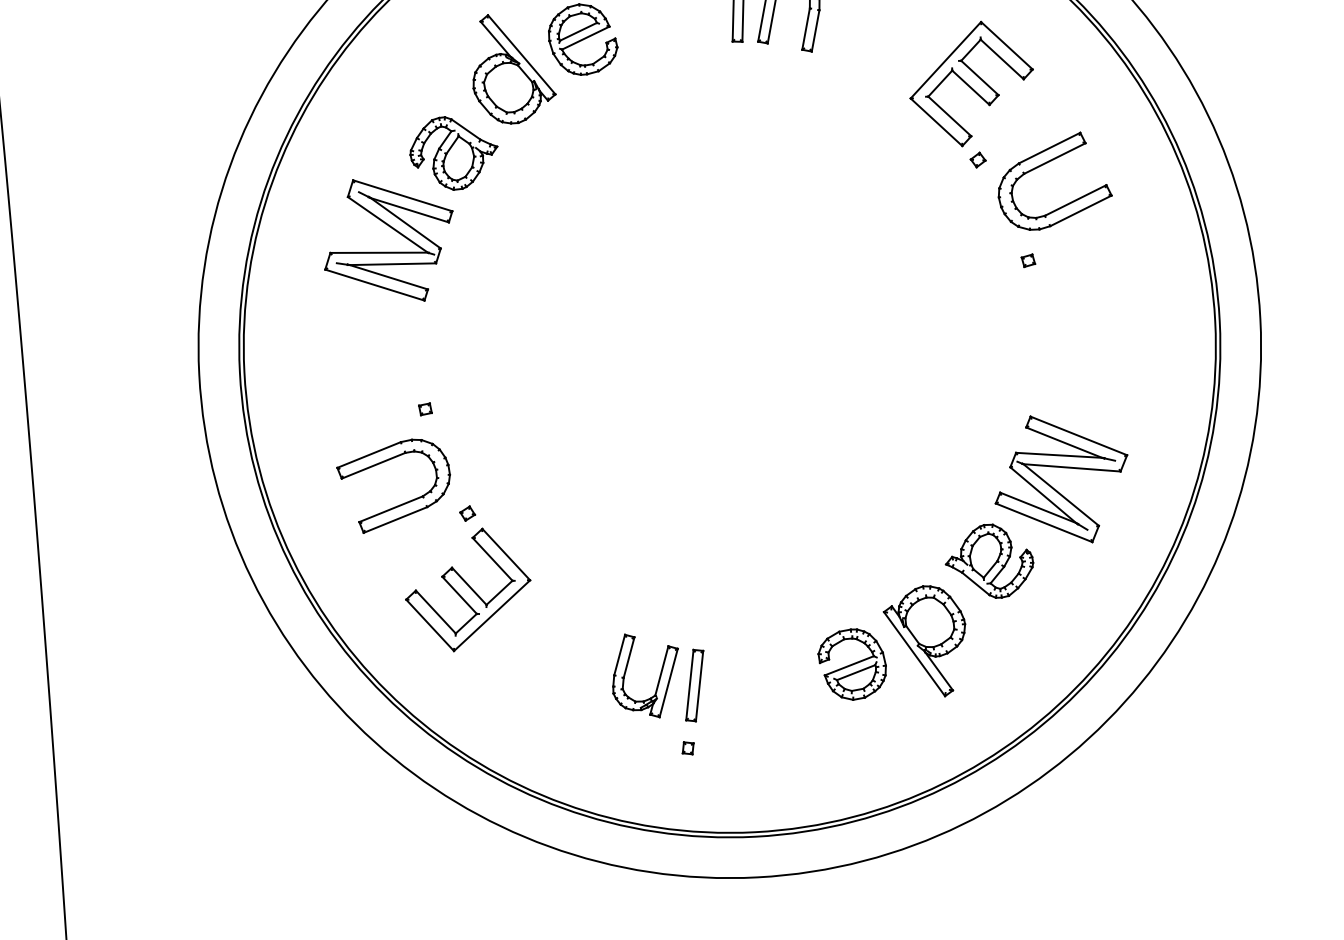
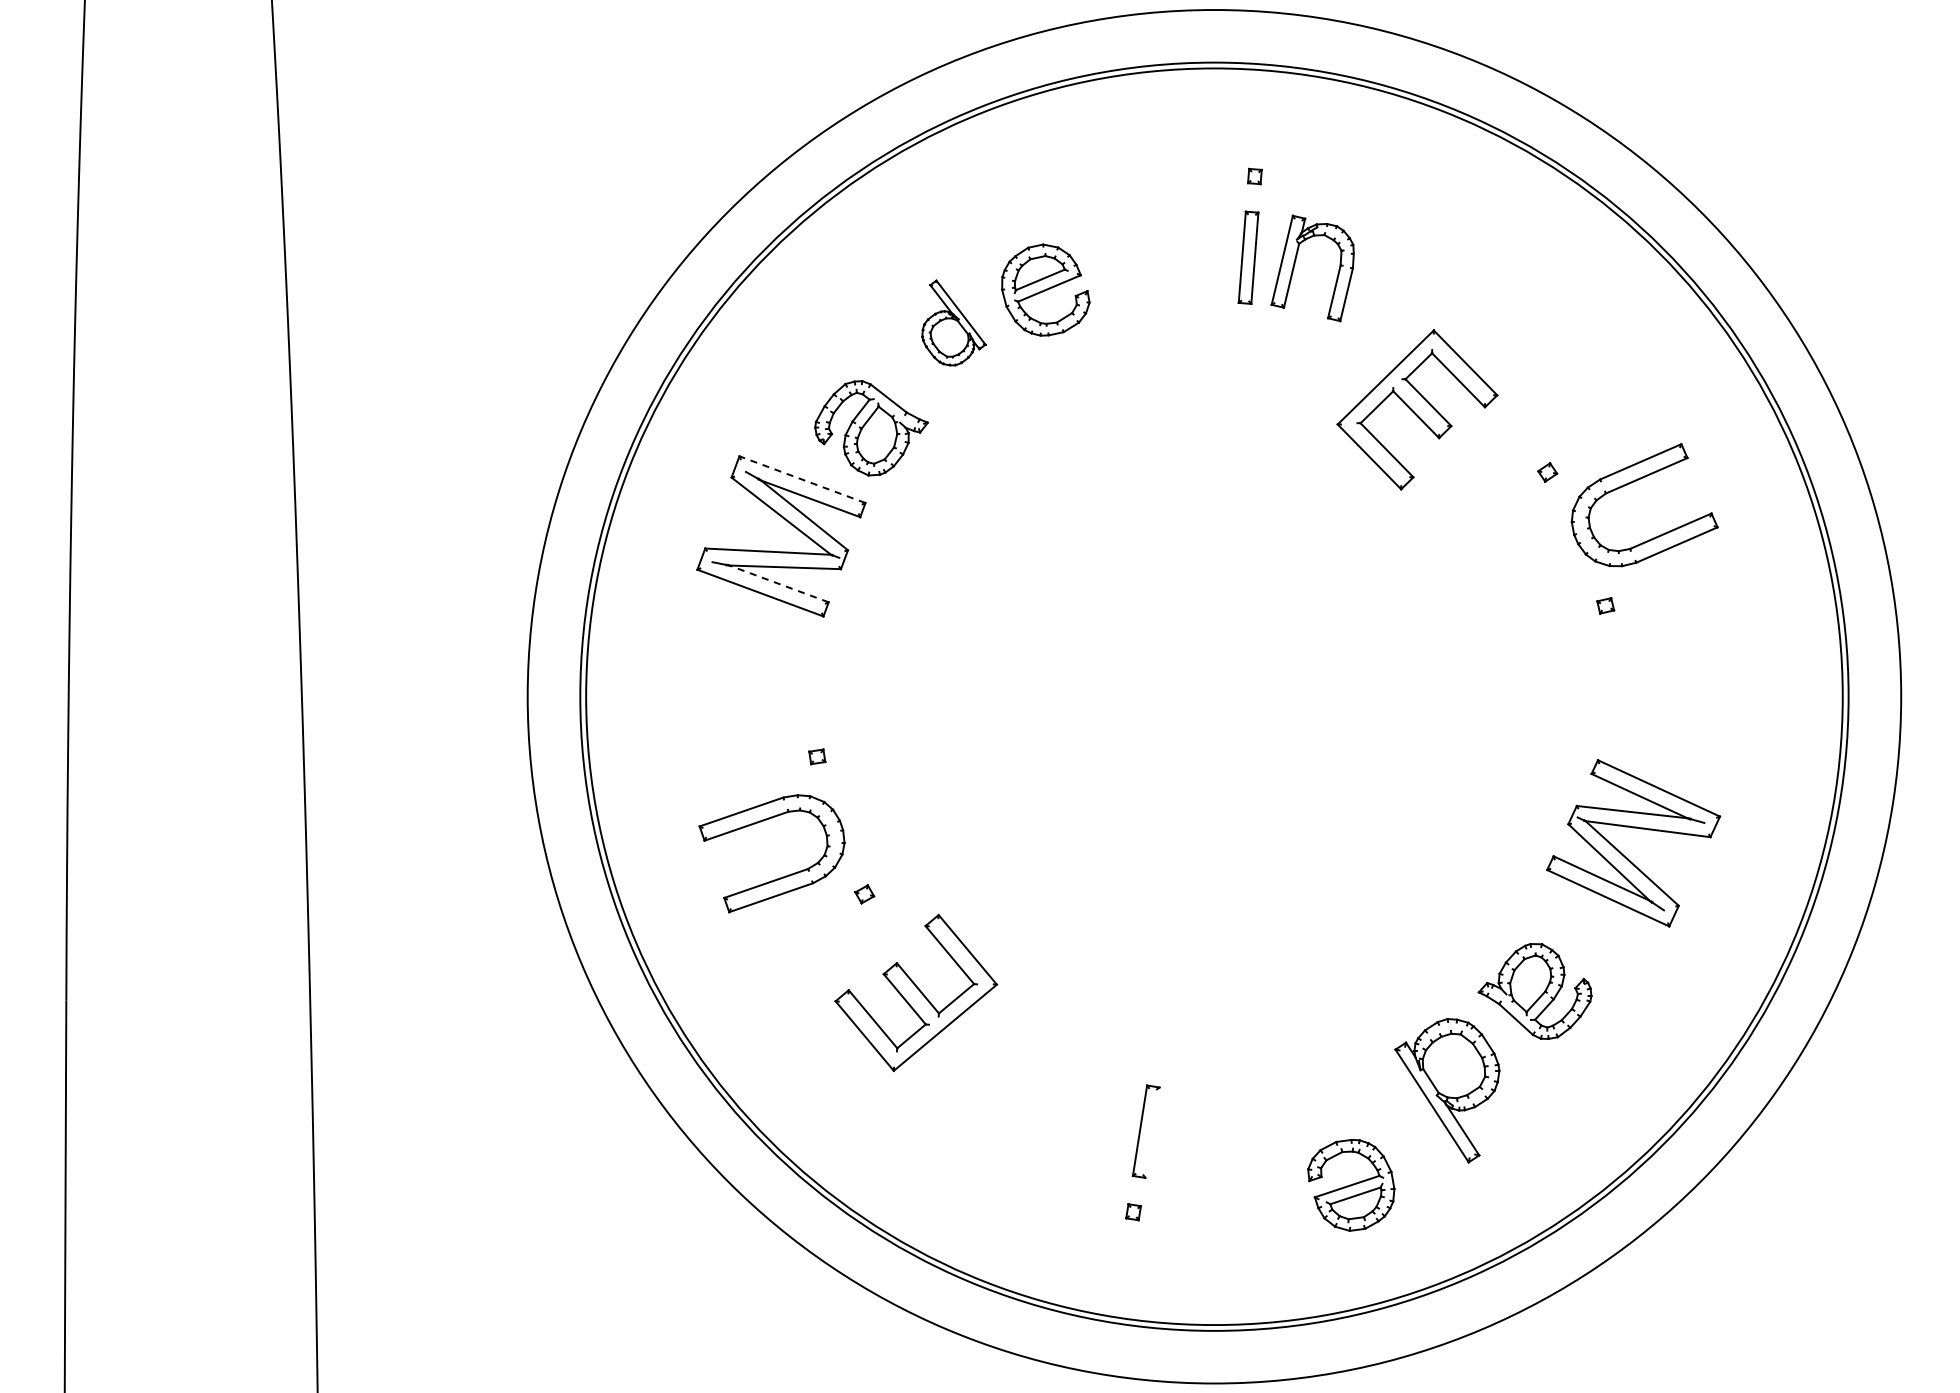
part: (513, 68) -> (953, 322), size x0.6
part: (971, 83) -> (1417, 409), moved
line: (402, 195) -> (802, 479), solid -> dashed
line: (387, 277) -> (777, 583), solid -> dashed
part: (1053, 487) -> (1622, 853), moved
part: (468, 589) -> (916, 992), moved
part: (852, 664) -> (1351, 1185), moved
part: (658, 678) -> (1100, 1120), removed
line: (699, 685) -> (1152, 1132), removed

